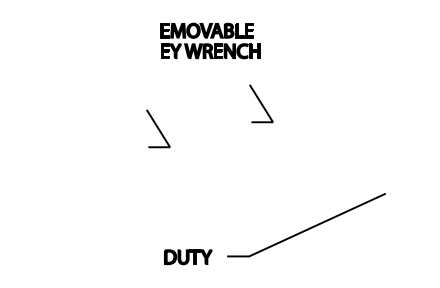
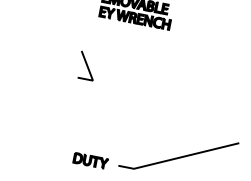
line: (261, 103) -> (163, 62), removed

